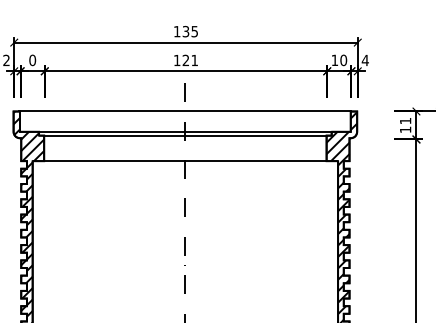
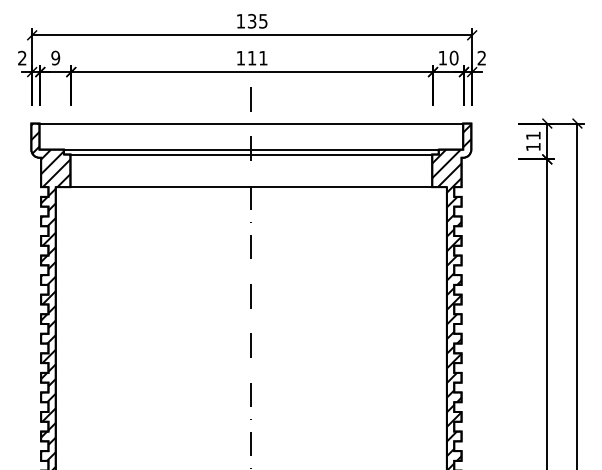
text: (185, 59) -> (251, 57), 121 -> 111
text: (365, 59) -> (481, 57), 4 -> 2
text: (32, 60) -> (55, 58), 0 -> 9

